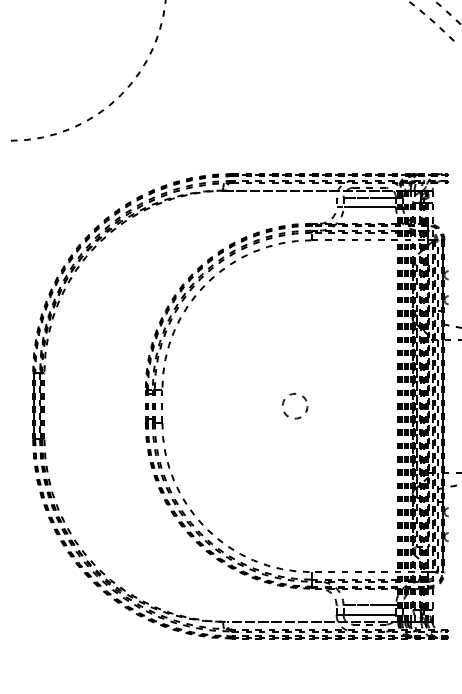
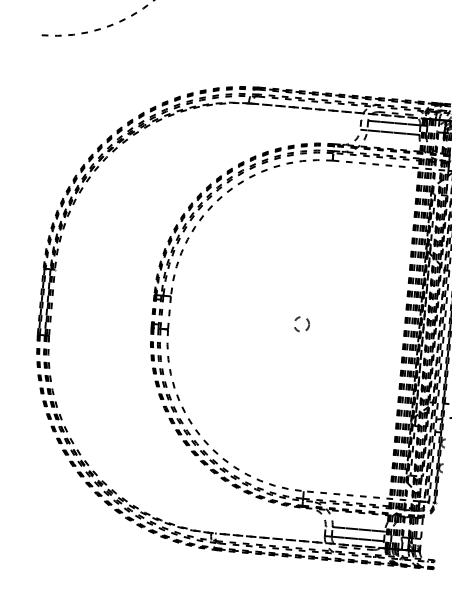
circle: (294, 405) -> (301, 323), size x0.6

